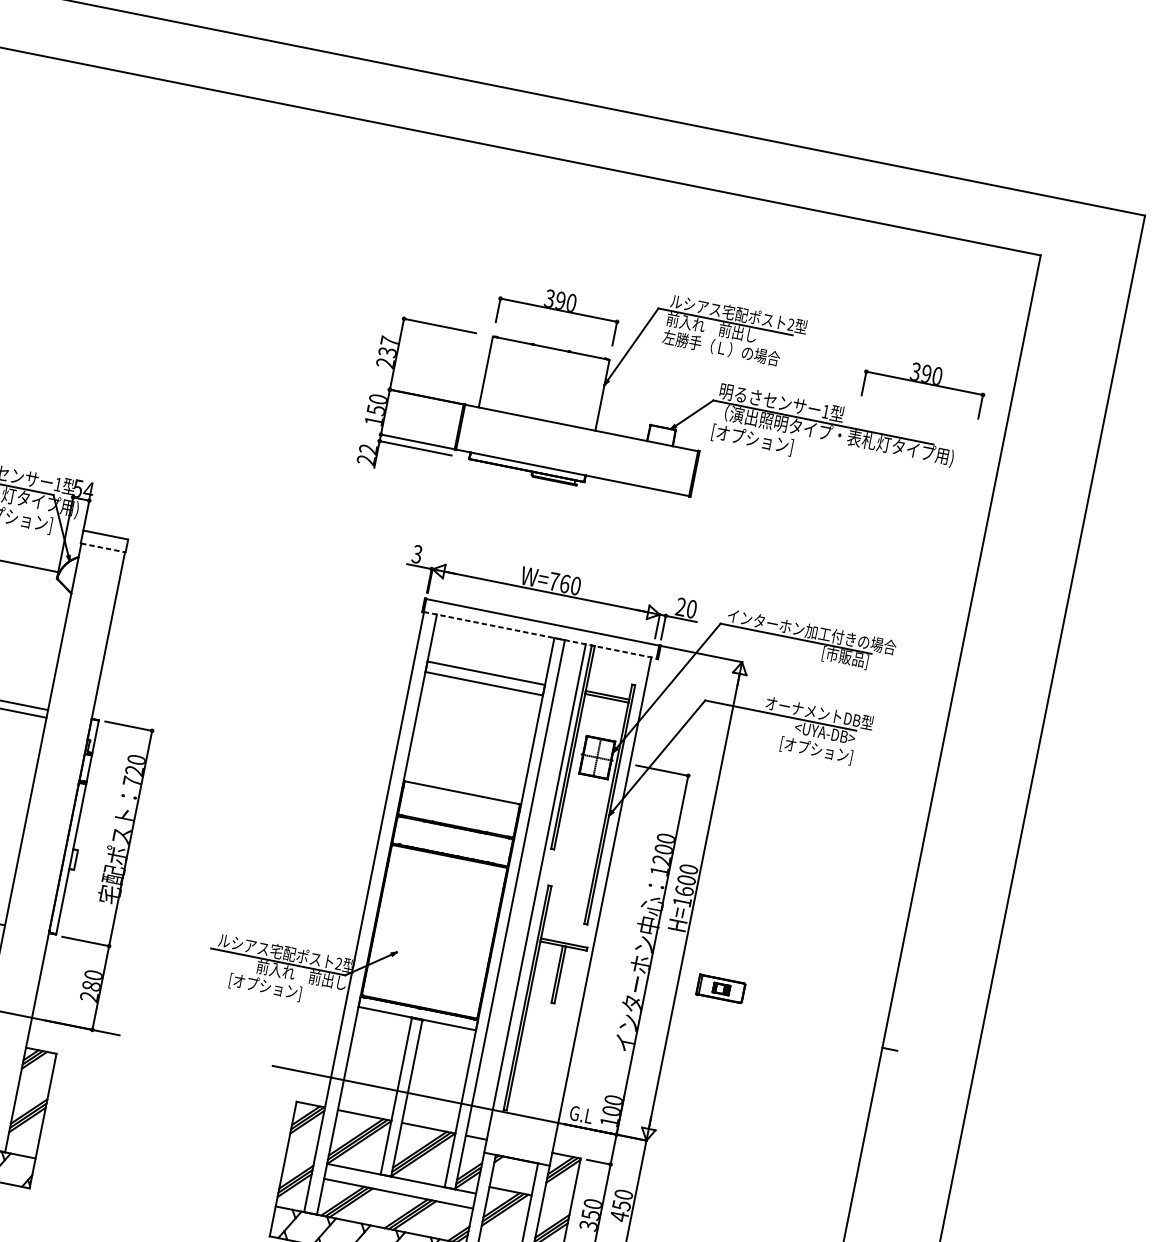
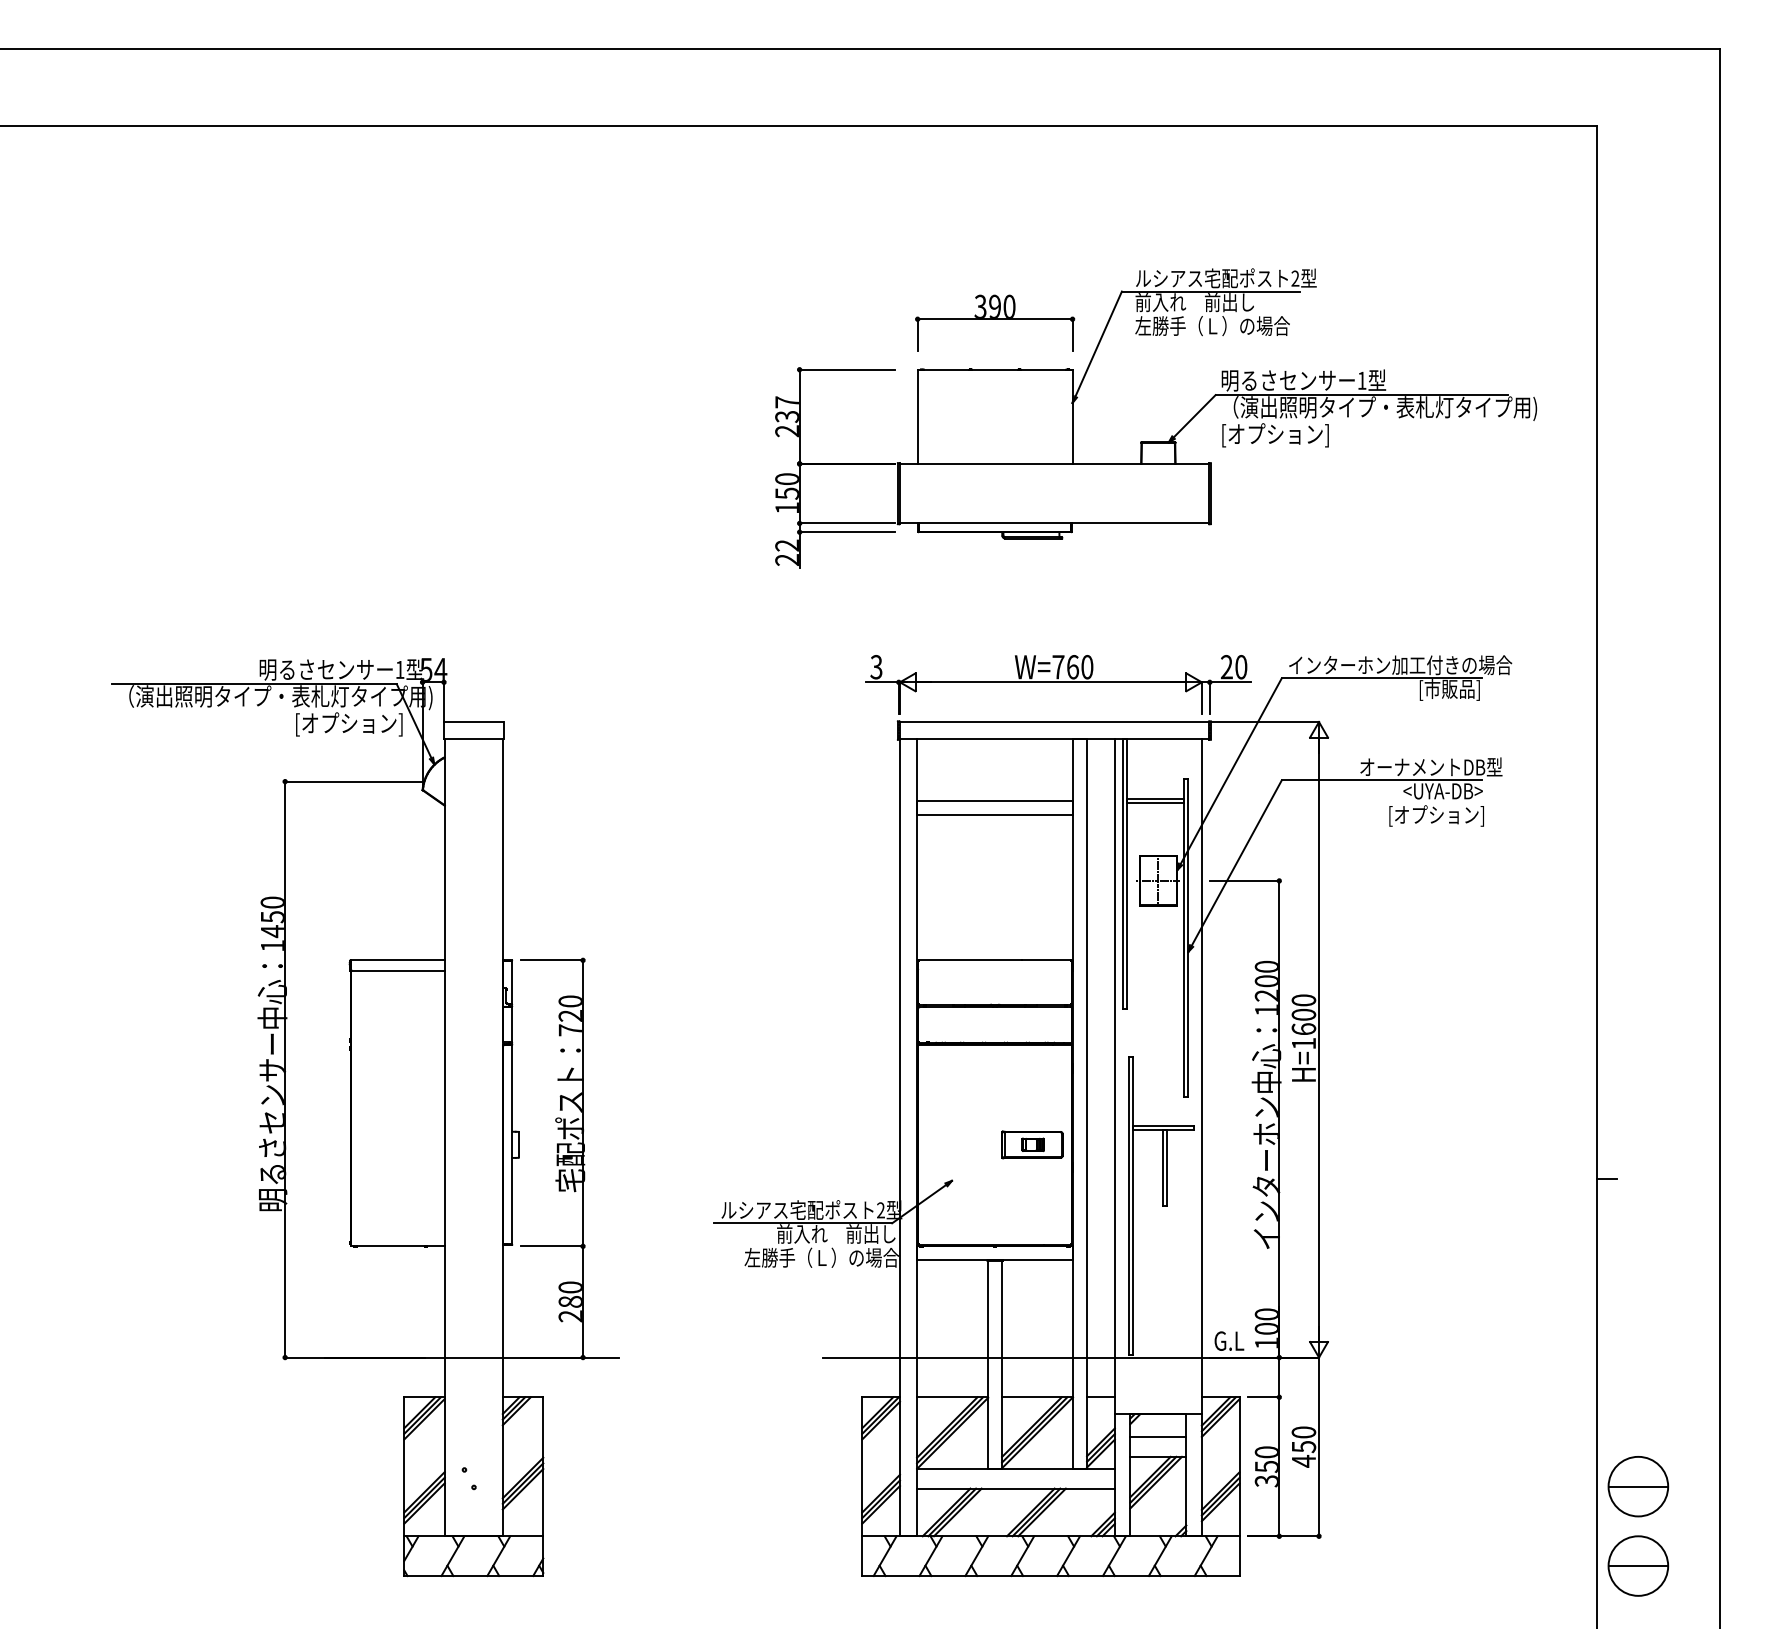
part: (924, 385) -> (1481, 322), removed
line: (103, 548) -> (474, 739), dashed -> solid
line: (540, 635) -> (1054, 739), dashed -> solid
part: (721, 988) -> (1032, 1144), moved
text: (286, 991) -> (821, 1258), [オプション] -> 左勝手（Ｌ）の場合
line: (513, 1175) -> (1158, 1436), added

